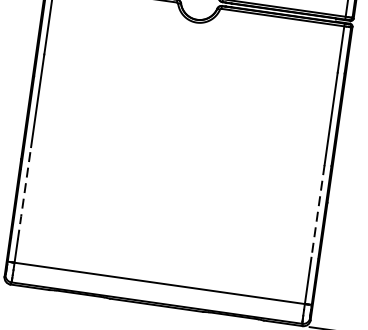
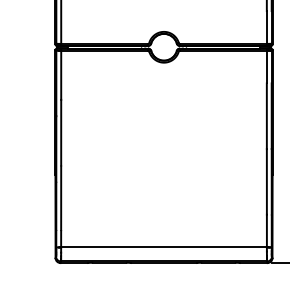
line: (24, 193) -> (61, 198), dashed -> solid
line: (317, 210) -> (266, 181), dashed -> solid

